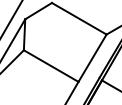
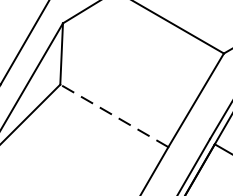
line: (51, 66) -> (114, 116), solid -> dashed

